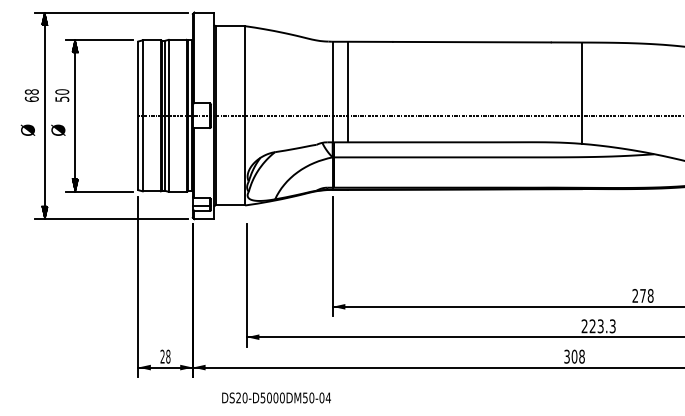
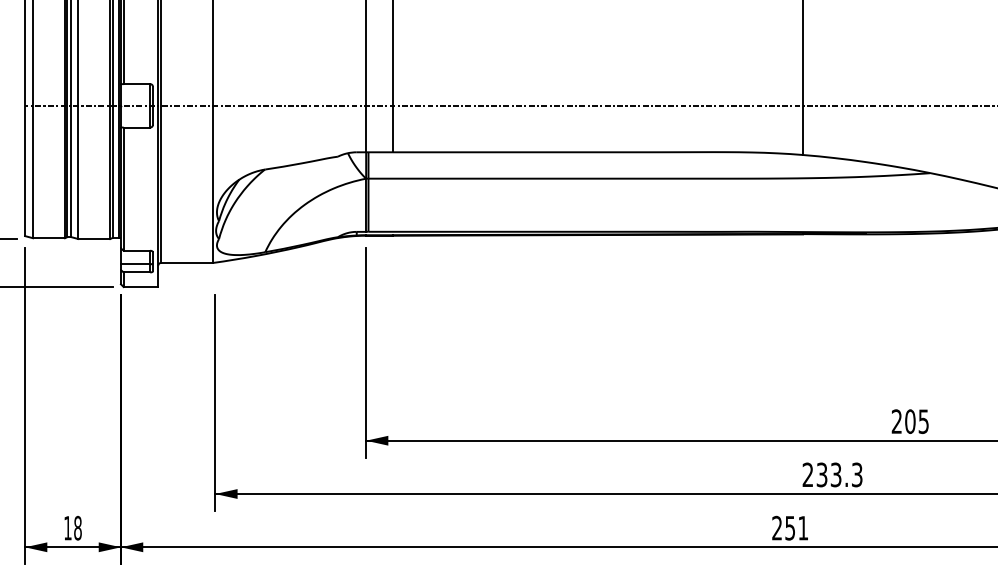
text: (646, 295) -> (916, 420), 278 -> 205
text: (592, 326) -> (821, 475), 223.3 -> 233.3
text: (162, 356) -> (67, 527), 28 -> 18
text: (574, 356) -> (790, 527), 308 -> 251

